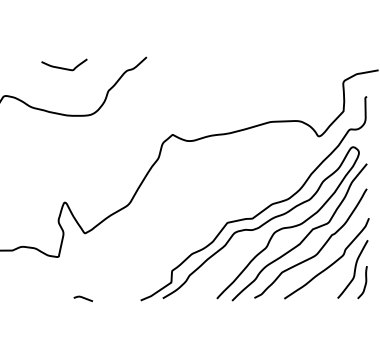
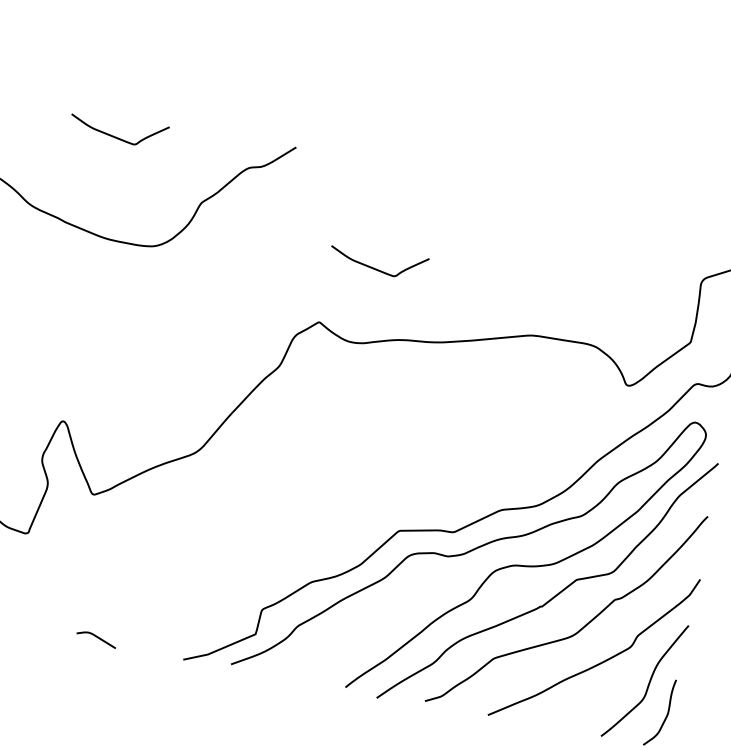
curve: (193, 104) -> (375, 266), added
curve: (83, 298) -> (97, 638), moved

